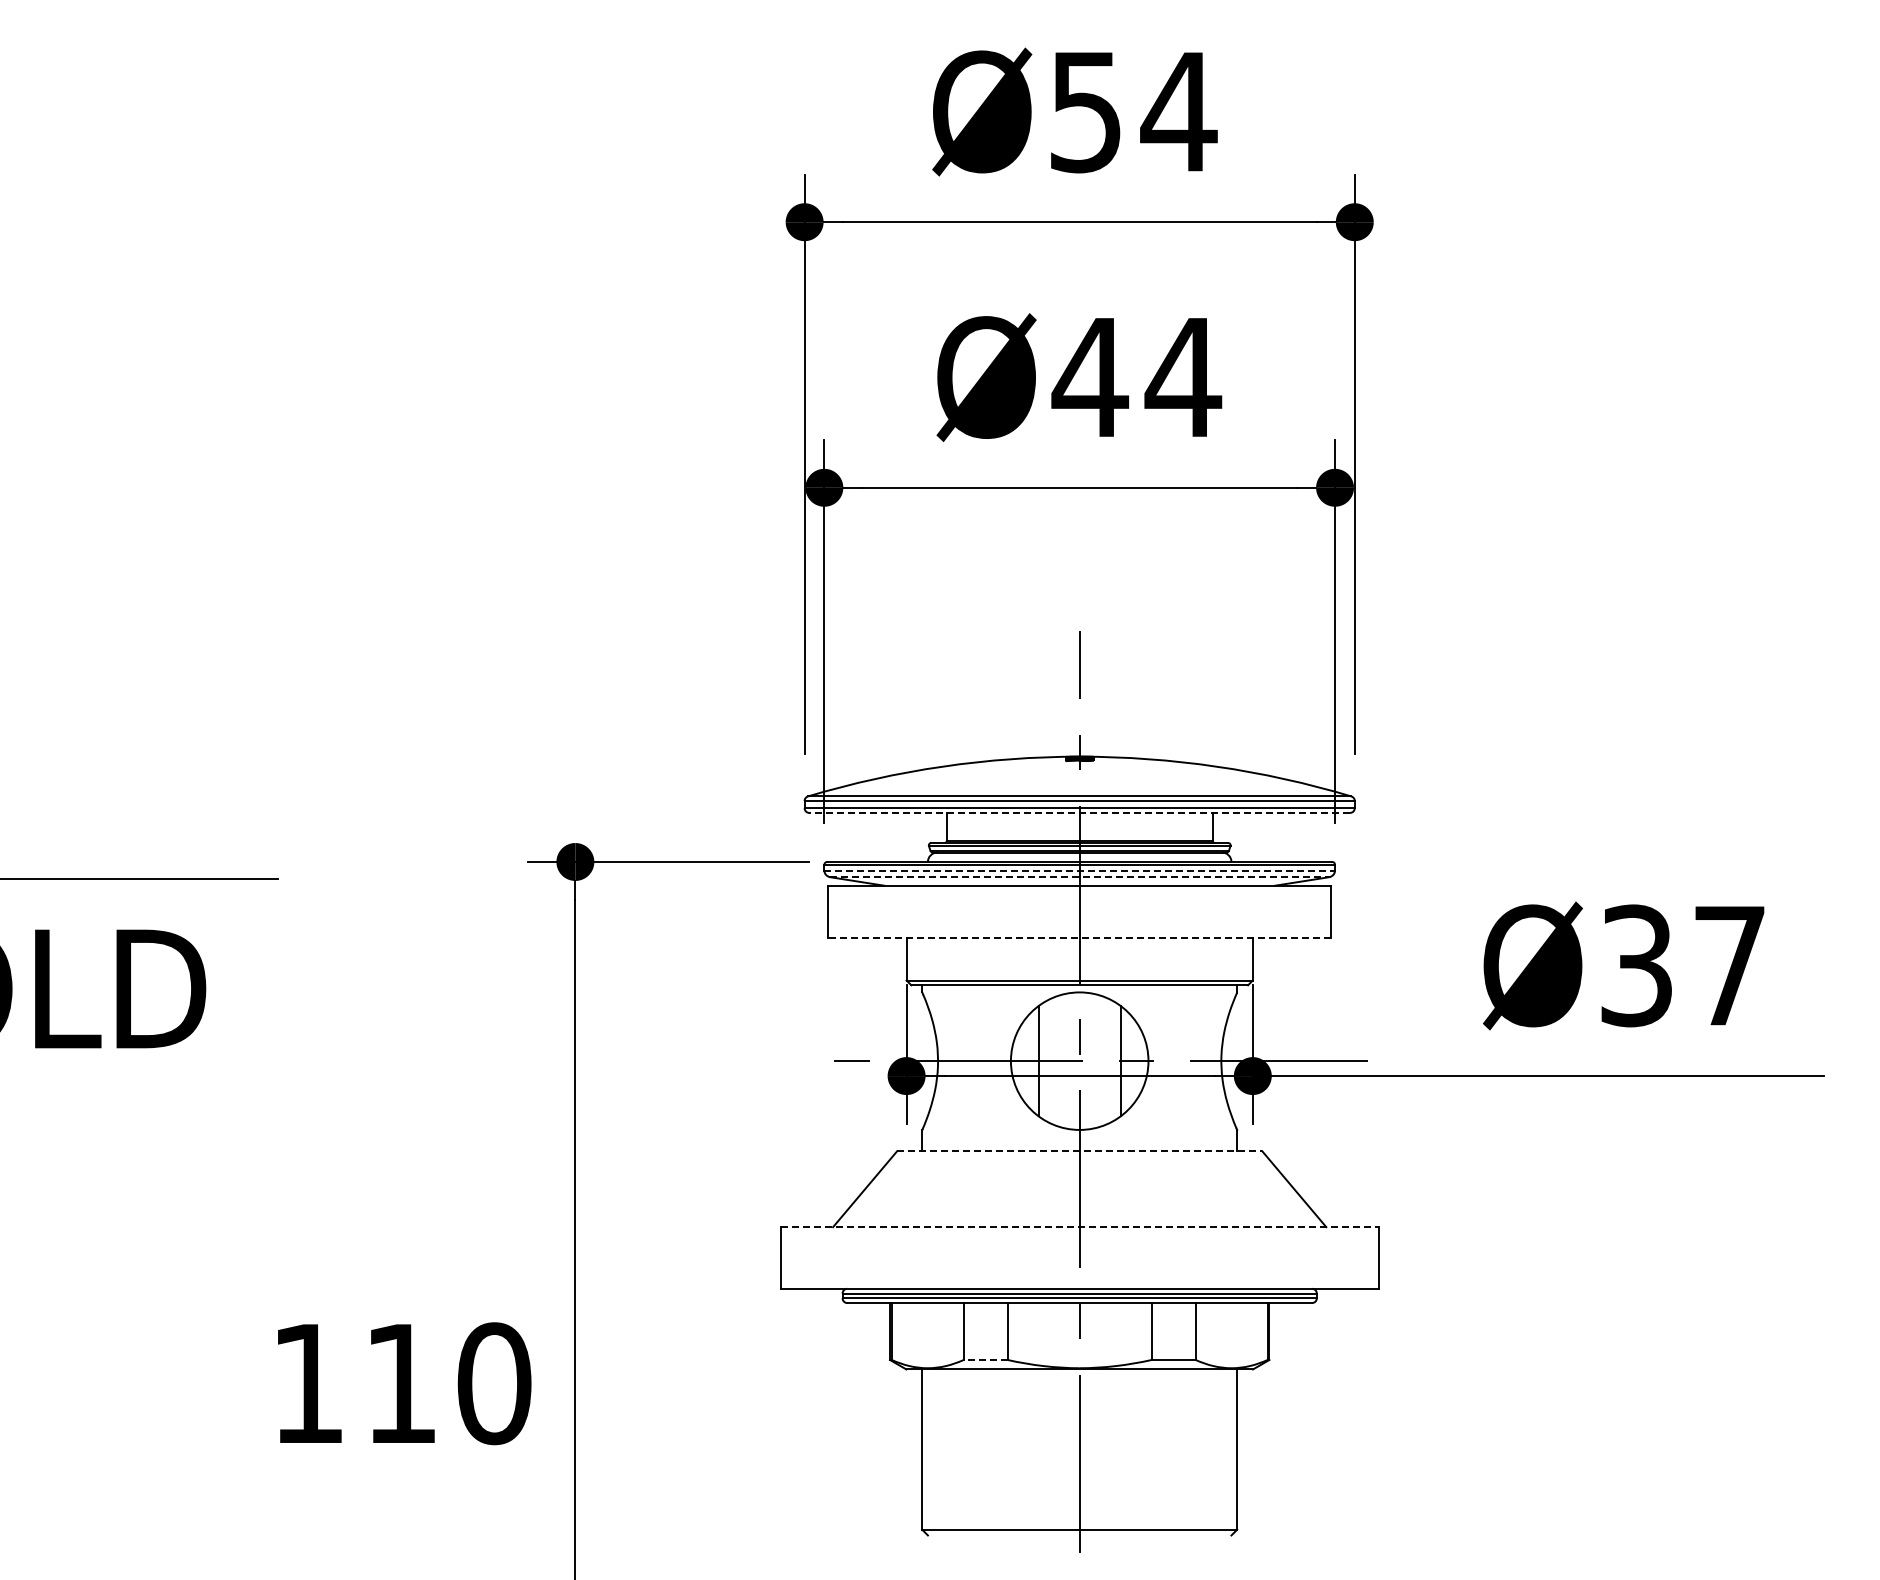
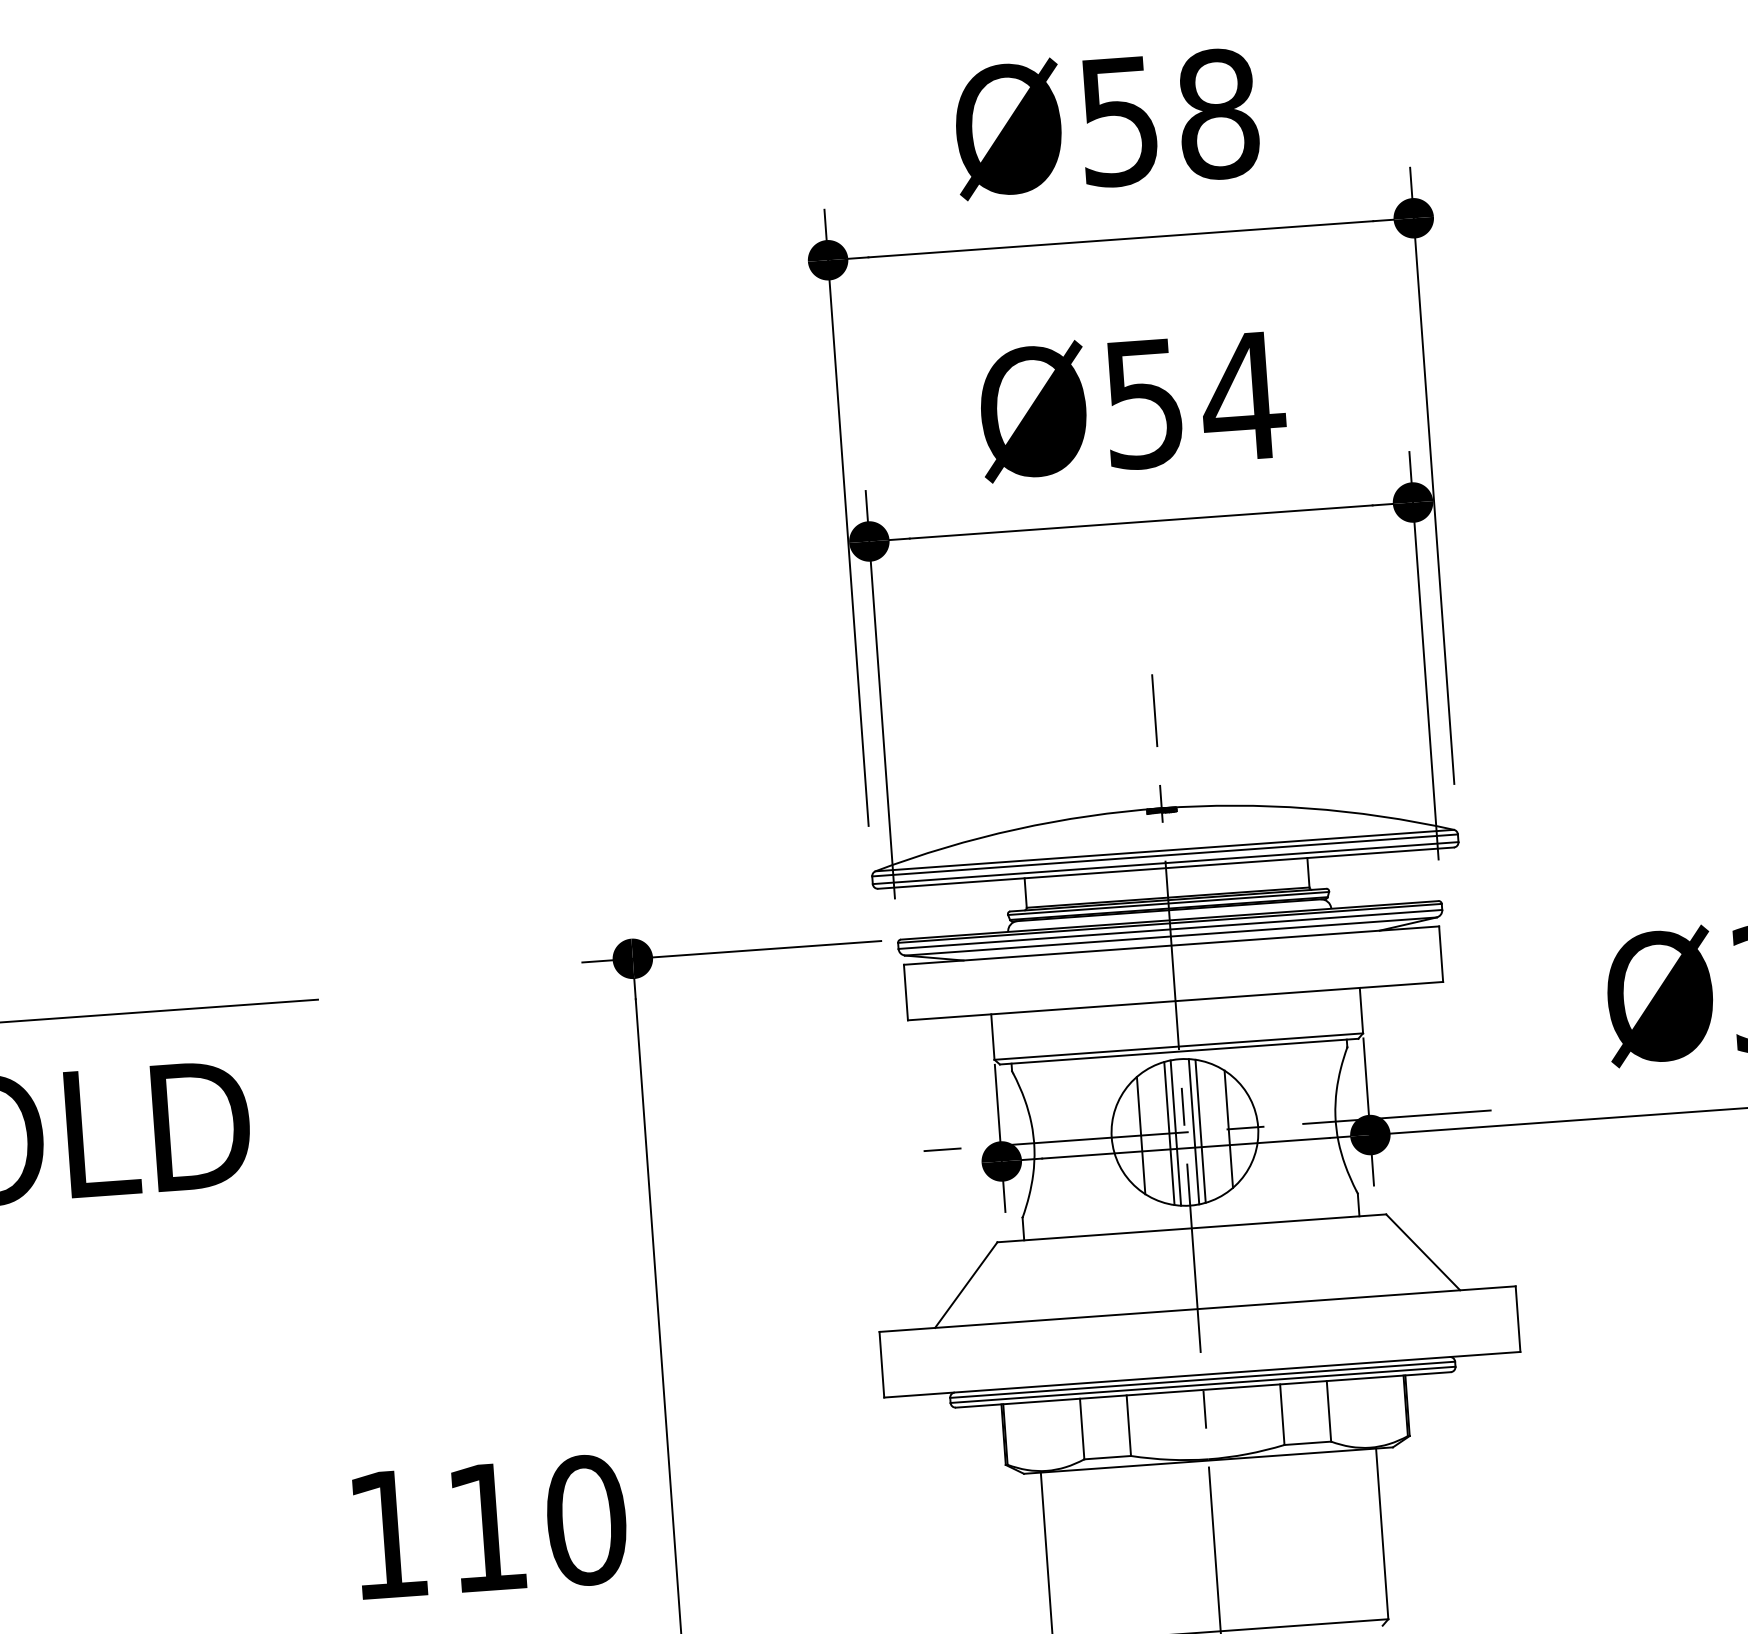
text: (1178, 111) -> (1217, 113), Ø54 -> Ø58
text: (1090, 378) -> (1144, 404), Ø44 -> Ø54
line: (1079, 812) -> (1165, 867), dashed -> solid
line: (1080, 870) -> (1171, 929), dashed -> solid
line: (1079, 877) -> (1170, 936), dashed -> solid
line: (1079, 937) -> (1175, 1000), dashed -> solid
line: (1071, 1060) -> (1176, 1132), added
line: (1088, 1060) -> (1194, 1131), added
line: (1065, 1061) -> (1169, 1133), added
line: (1094, 1061) -> (1200, 1131), added
line: (1079, 1151) -> (1191, 1228), dashed -> solid
line: (1079, 1227) -> (1197, 1309), dashed -> solid
line: (985, 1359) -> (1107, 1457), dashed -> solid

